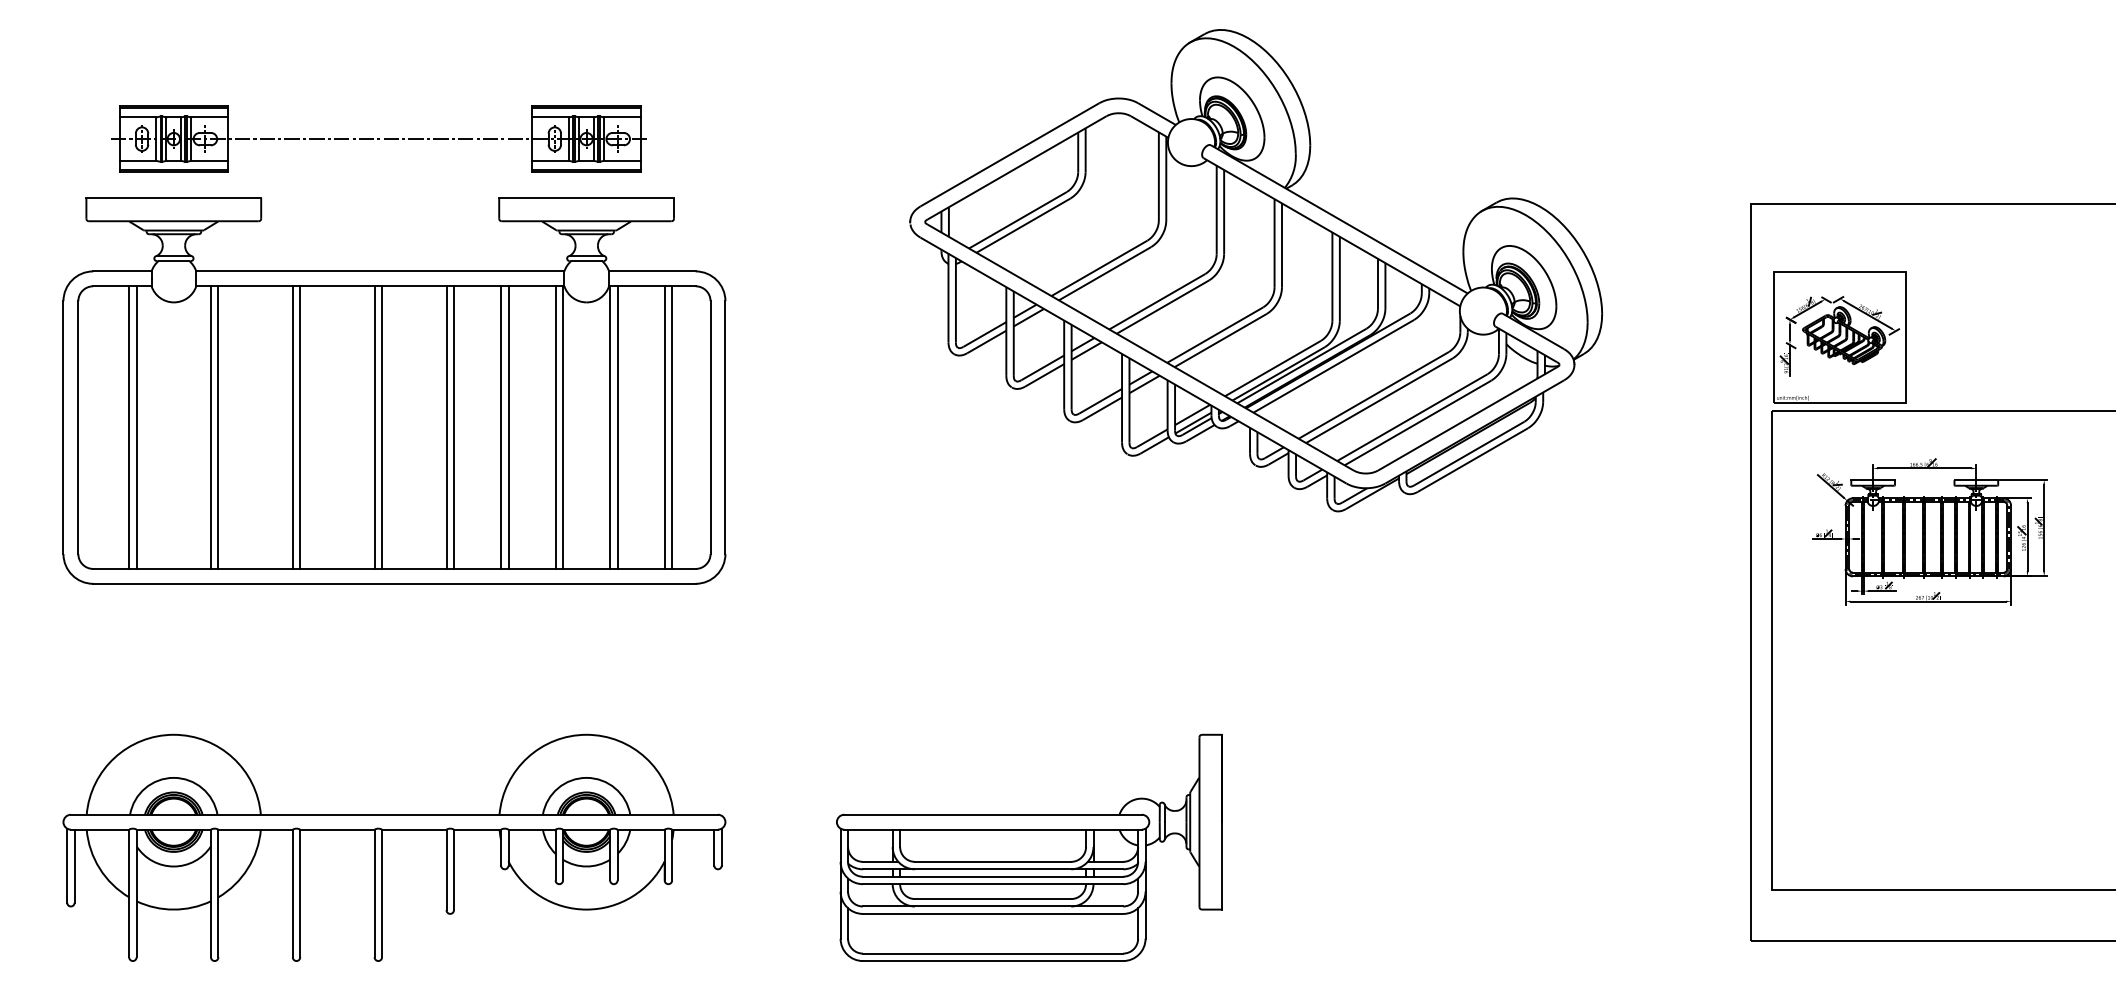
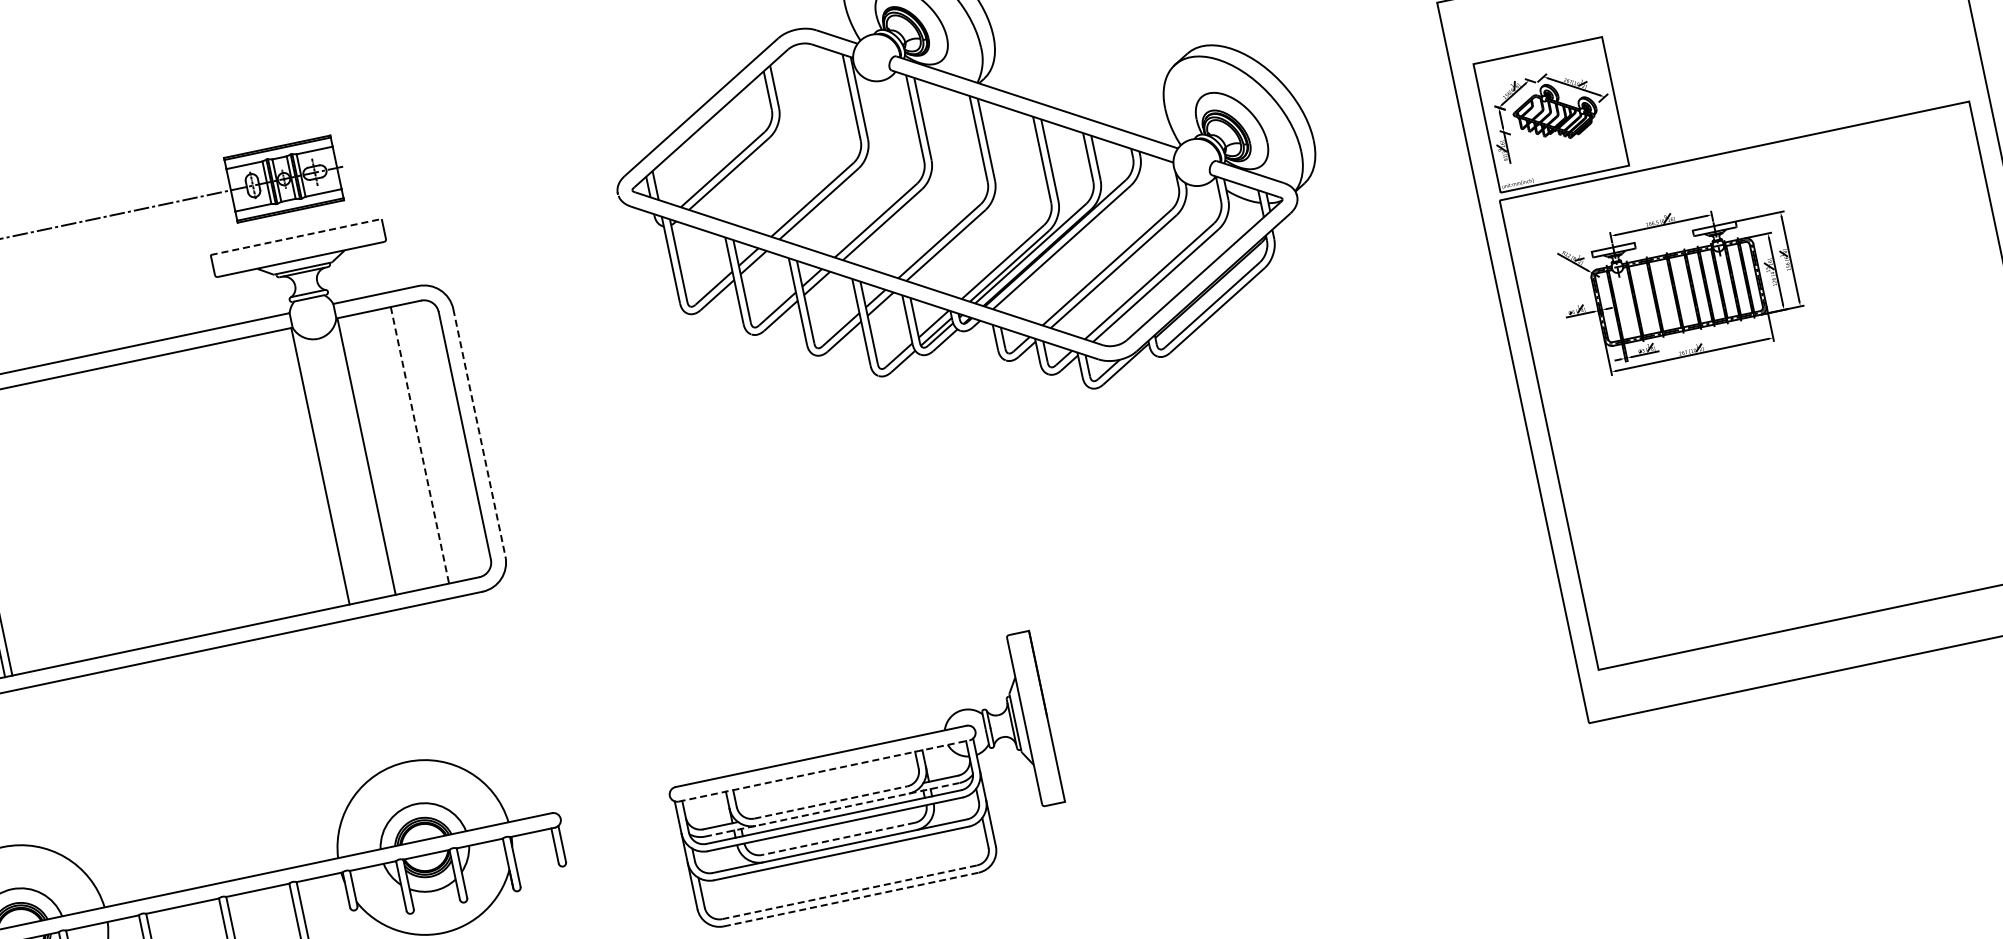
line: (587, 198) -> (297, 237), solid -> dashed
line: (292, 427) -> (55, 521), removed
line: (300, 427) -> (63, 520), removed
line: (374, 427) -> (135, 505), removed
line: (382, 427) -> (143, 503), removed
line: (446, 427) -> (206, 490), removed
line: (453, 427) -> (213, 488), removed
line: (501, 427) -> (260, 478), removed
line: (508, 427) -> (267, 477), removed
line: (555, 427) -> (313, 467), removed
line: (617, 427) -> (373, 454), removed
line: (672, 427) -> (427, 443), removed
line: (664, 428) -> (419, 446), solid -> dashed
line: (725, 428) -> (479, 433), solid -> dashed
line: (993, 829) -> (824, 770), solid -> dashed
line: (993, 861) -> (831, 802), solid -> dashed
line: (993, 869) -> (832, 809), solid -> dashed
line: (992, 899) -> (838, 839), solid -> dashed
line: (993, 953) -> (850, 892), solid -> dashed
line: (993, 961) -> (851, 899), solid -> dashed

